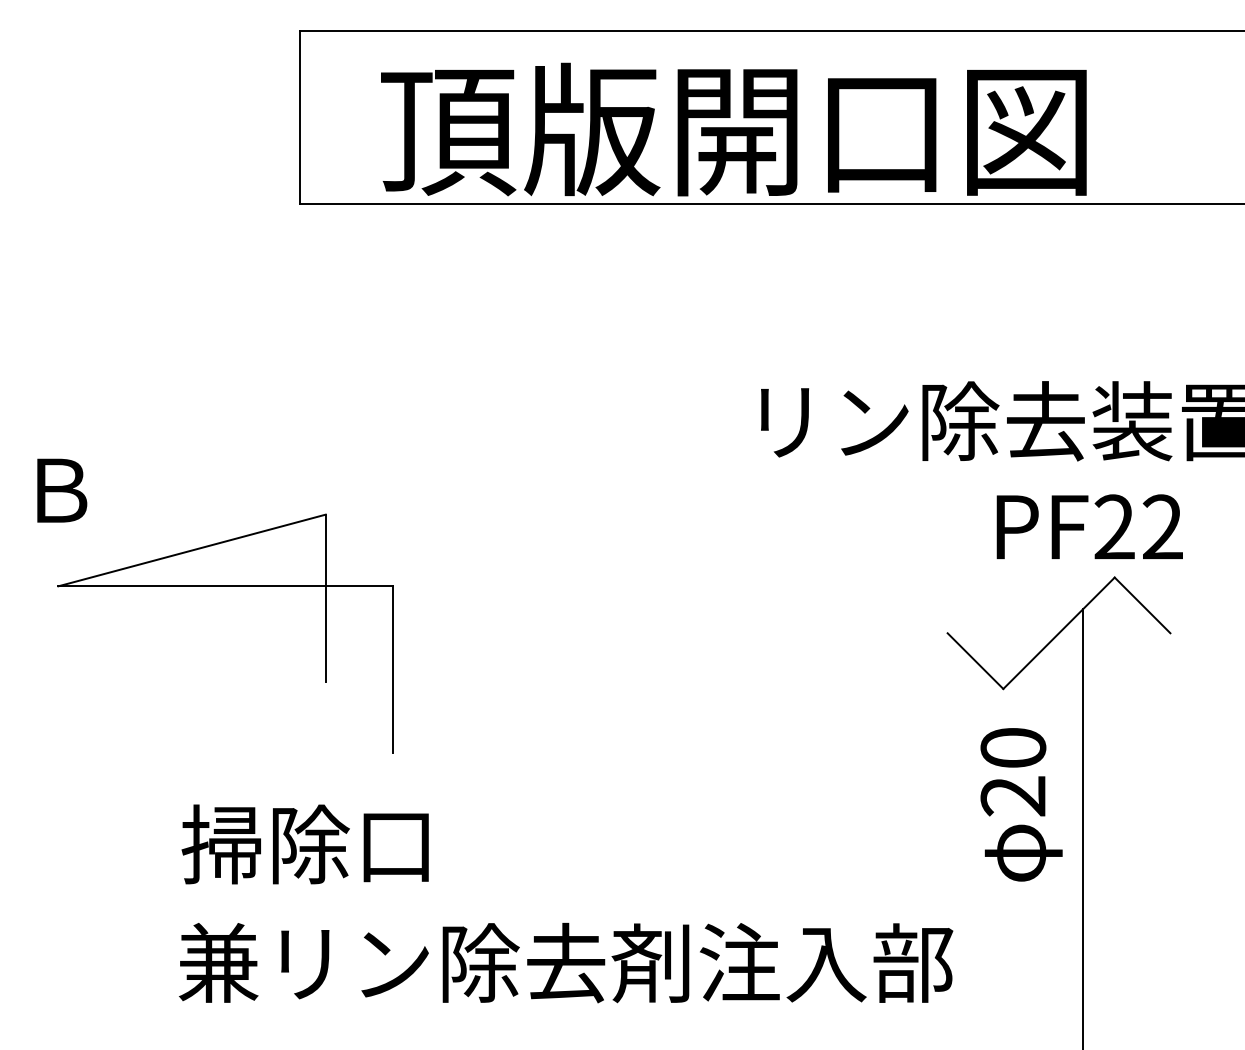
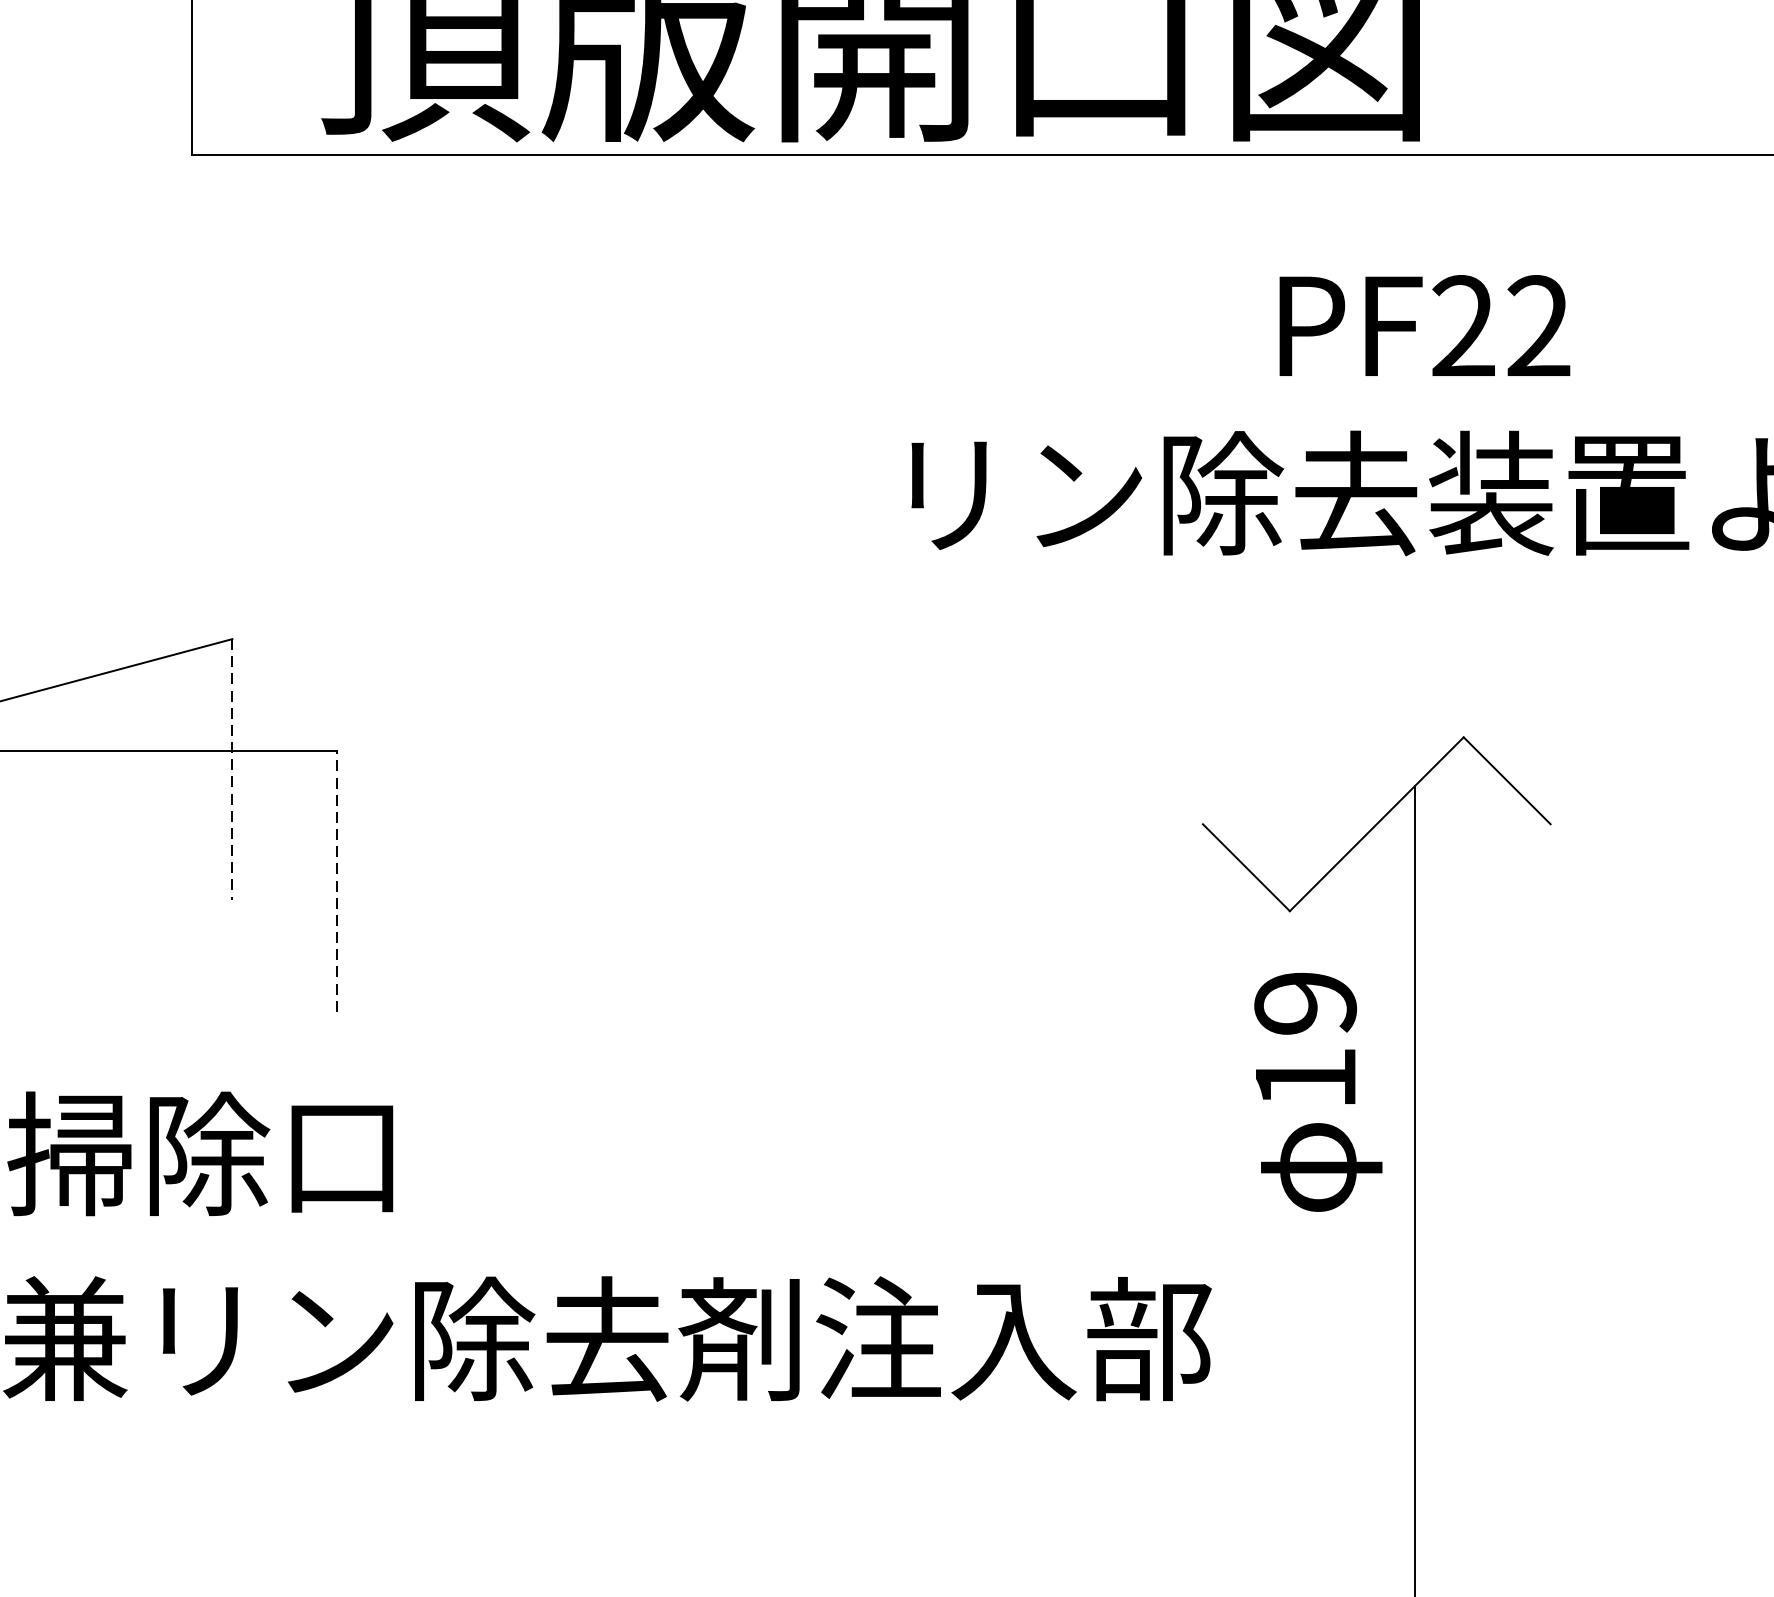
text: (1089, 526) -> (1424, 325), moved
line: (325, 598) -> (231, 769), solid -> dashed
line: (392, 669) -> (336, 880), solid -> dashed
text: (1013, 772) -> (1305, 1041), 20 -> 19

